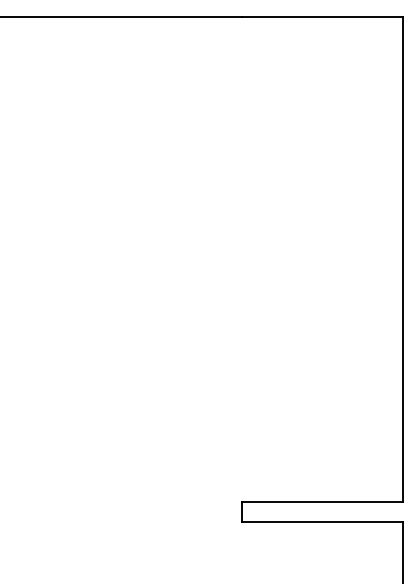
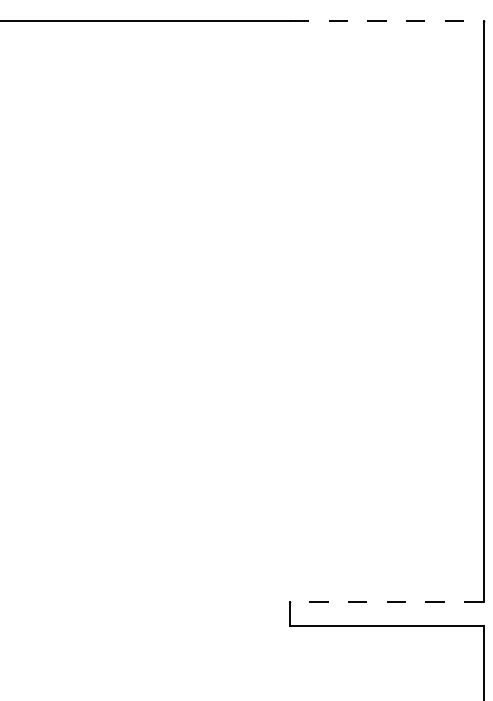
line: (322, 17) -> (386, 21), solid -> dashed
line: (322, 501) -> (386, 601), solid -> dashed

